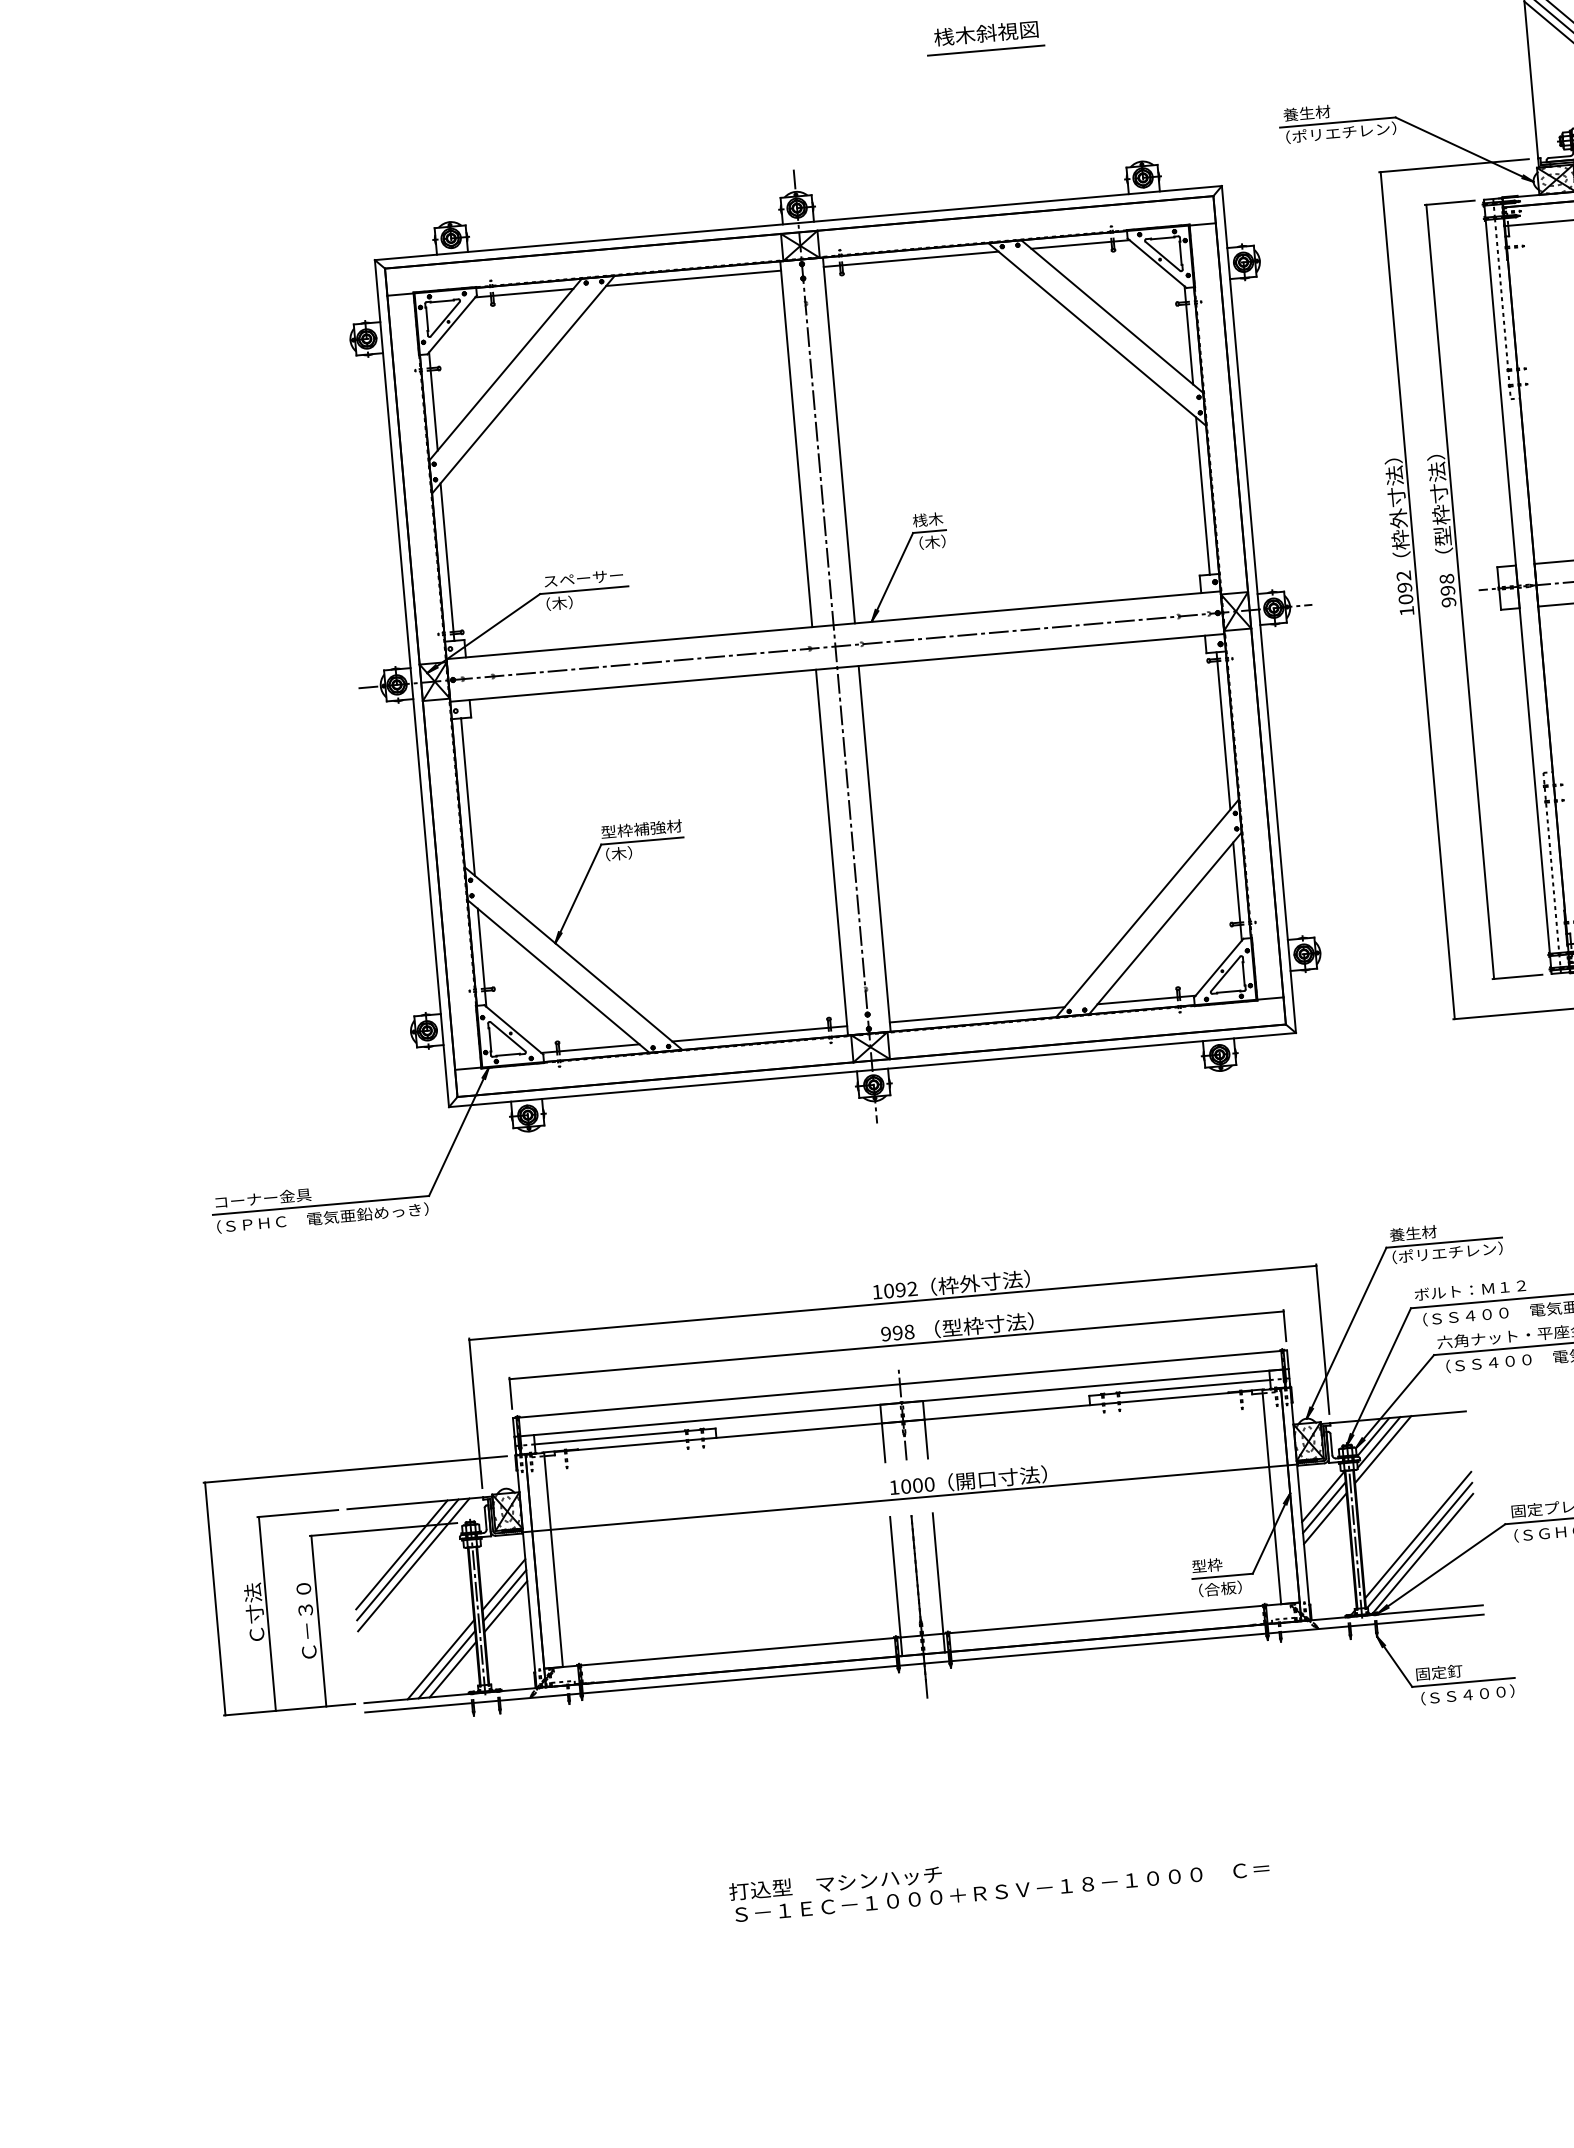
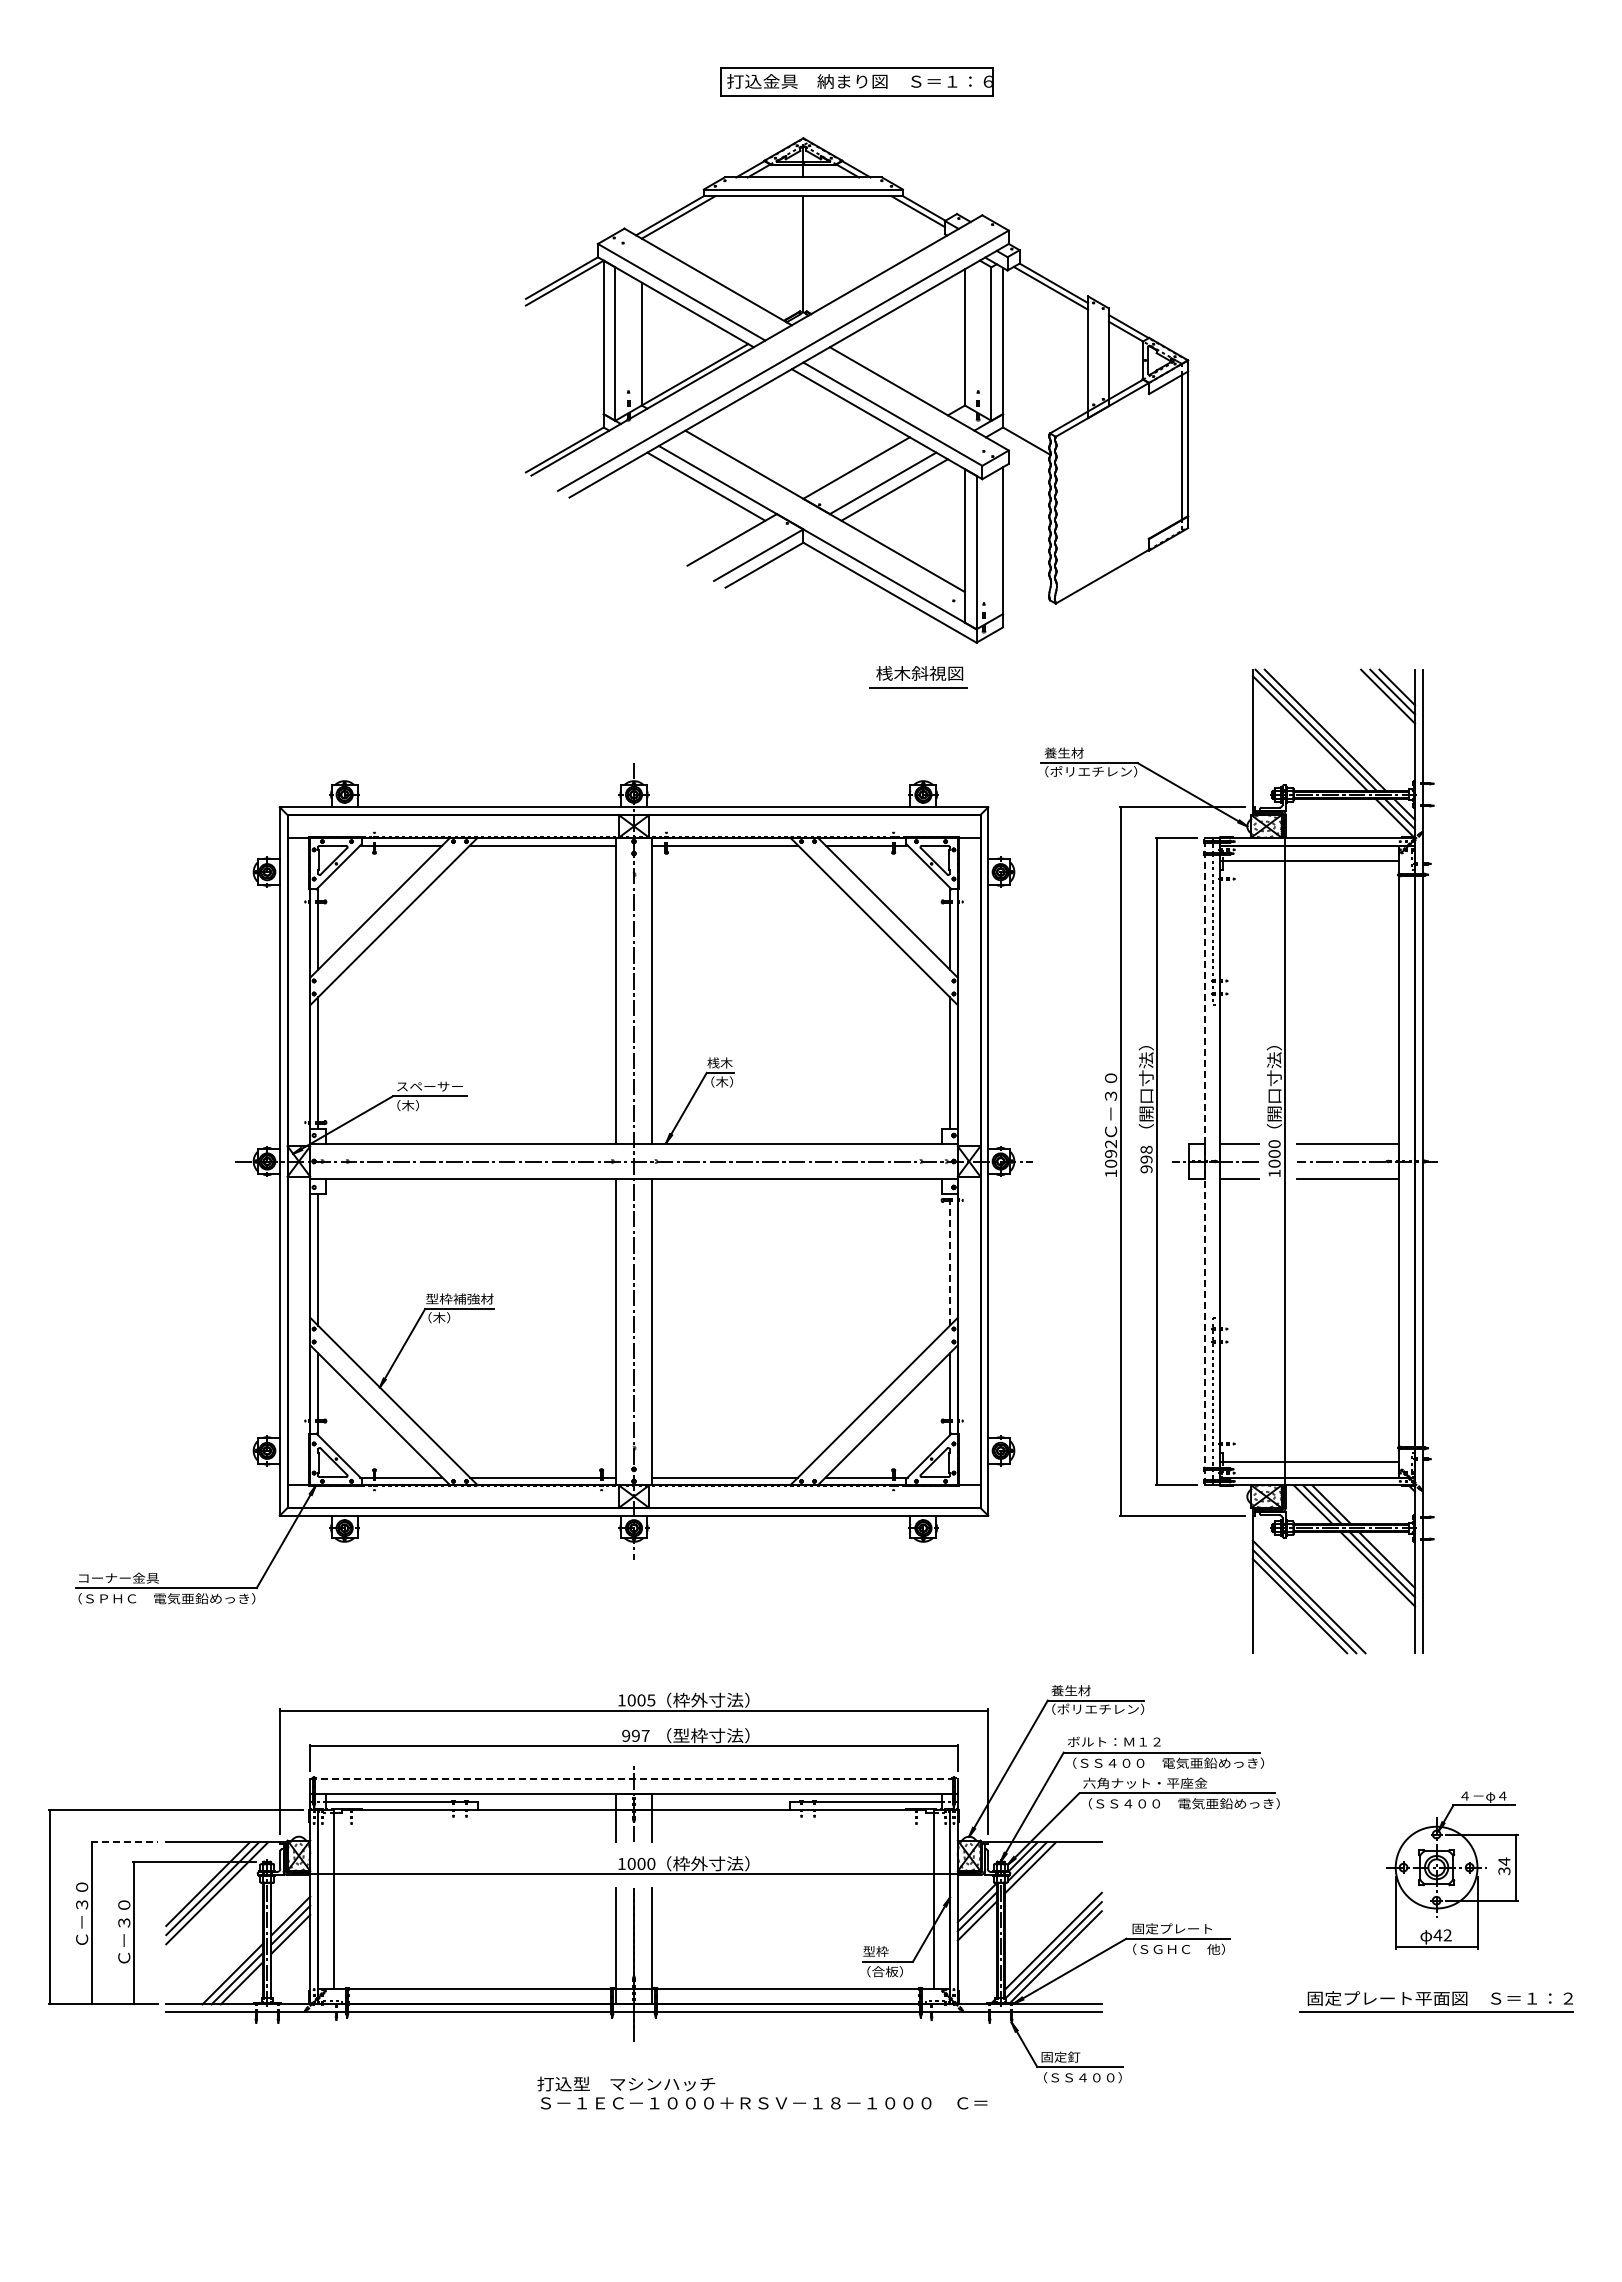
part: (985, 38) -> (918, 677), moved
text: (1397, 513) -> (1110, 1091), （枠外寸法） -> Ｃ－３０
text: (1442, 524) -> (1146, 1104), （型枠寸法） -> （開口寸法）
line: (1517, 586) -> (1204, 1161), solid -> dashed
line: (1224, 730) -> (950, 1259), solid -> dashed
text: (906, 1289) -> (646, 1700), 1092 -> 1005
text: (909, 1331) -> (645, 1735), 998 -> 997
line: (900, 1384) -> (634, 1778), solid -> dashed
text: (976, 1479) -> (690, 1863), （開口寸法） -> （枠外寸法）
line: (297, 1513) -> (124, 1842), solid -> dashed
text: (252, 1594) -> (81, 1906), Ｃ寸法 -> Ｃ－３０
text: (999, 1878) -> (762, 2092), moved

